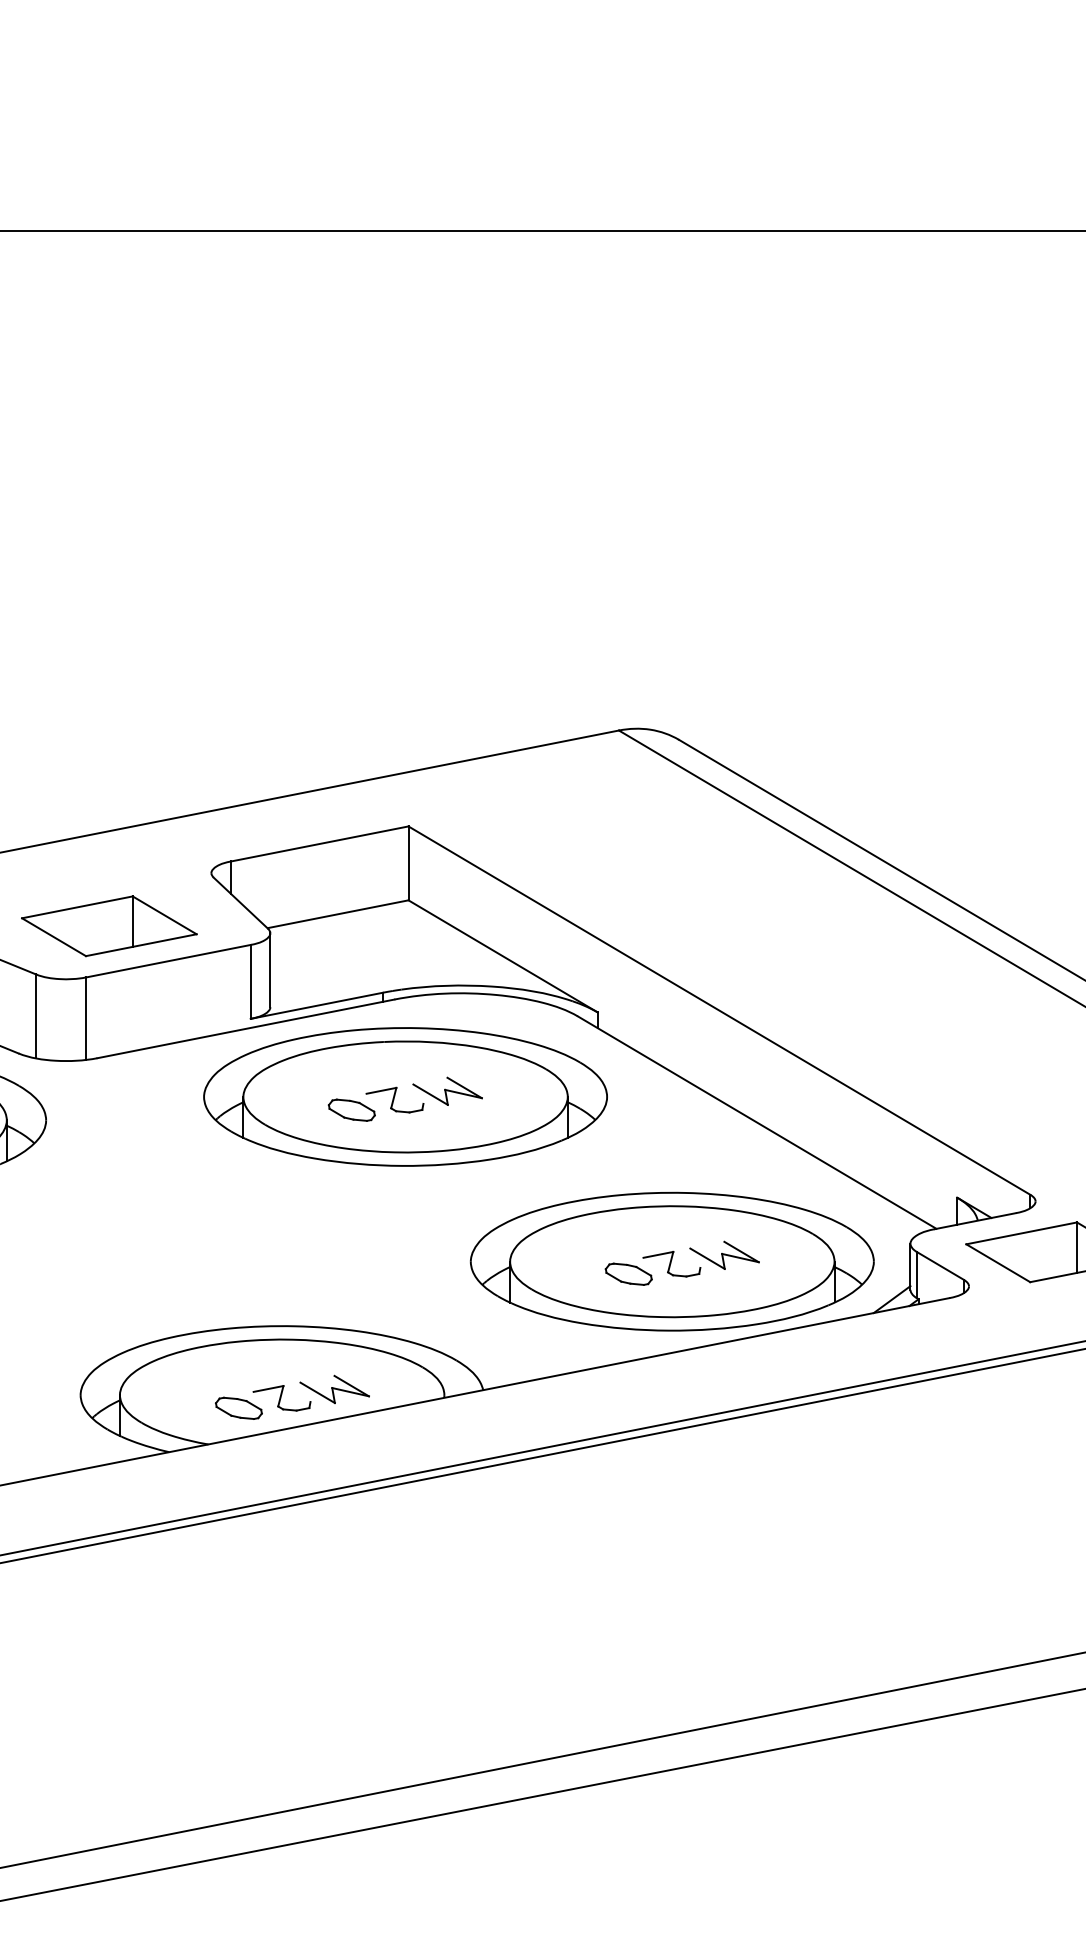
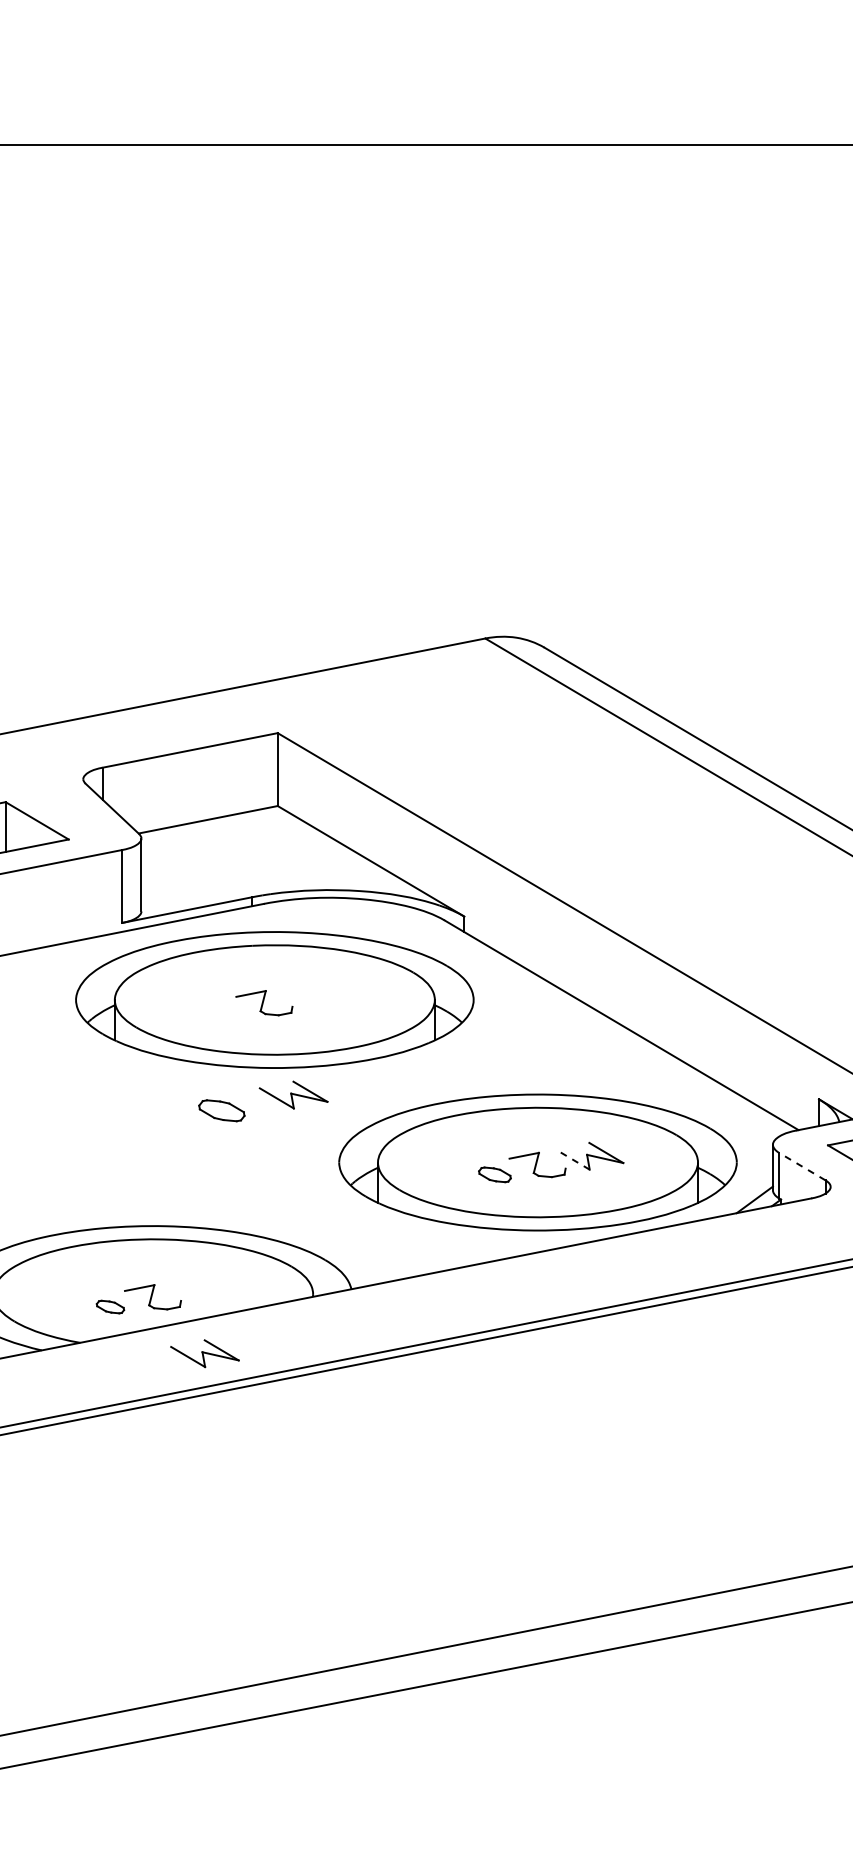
part: (447, 1090) -> (293, 1094), moved
part: (351, 1109) -> (221, 1110), moved
line: (707, 1258) -> (572, 1159), solid -> dashed
line: (939, 1265) -> (801, 1166), solid -> dashed
part: (628, 1273) -> (494, 1174), size x0.7
part: (334, 1388) -> (204, 1352), moved
part: (238, 1407) -> (110, 1306), size x0.6

